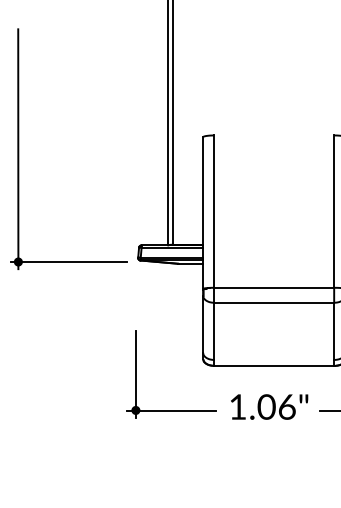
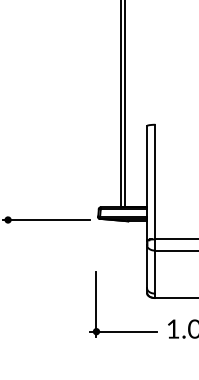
line: (18, 149) -> (8, 135), removed

